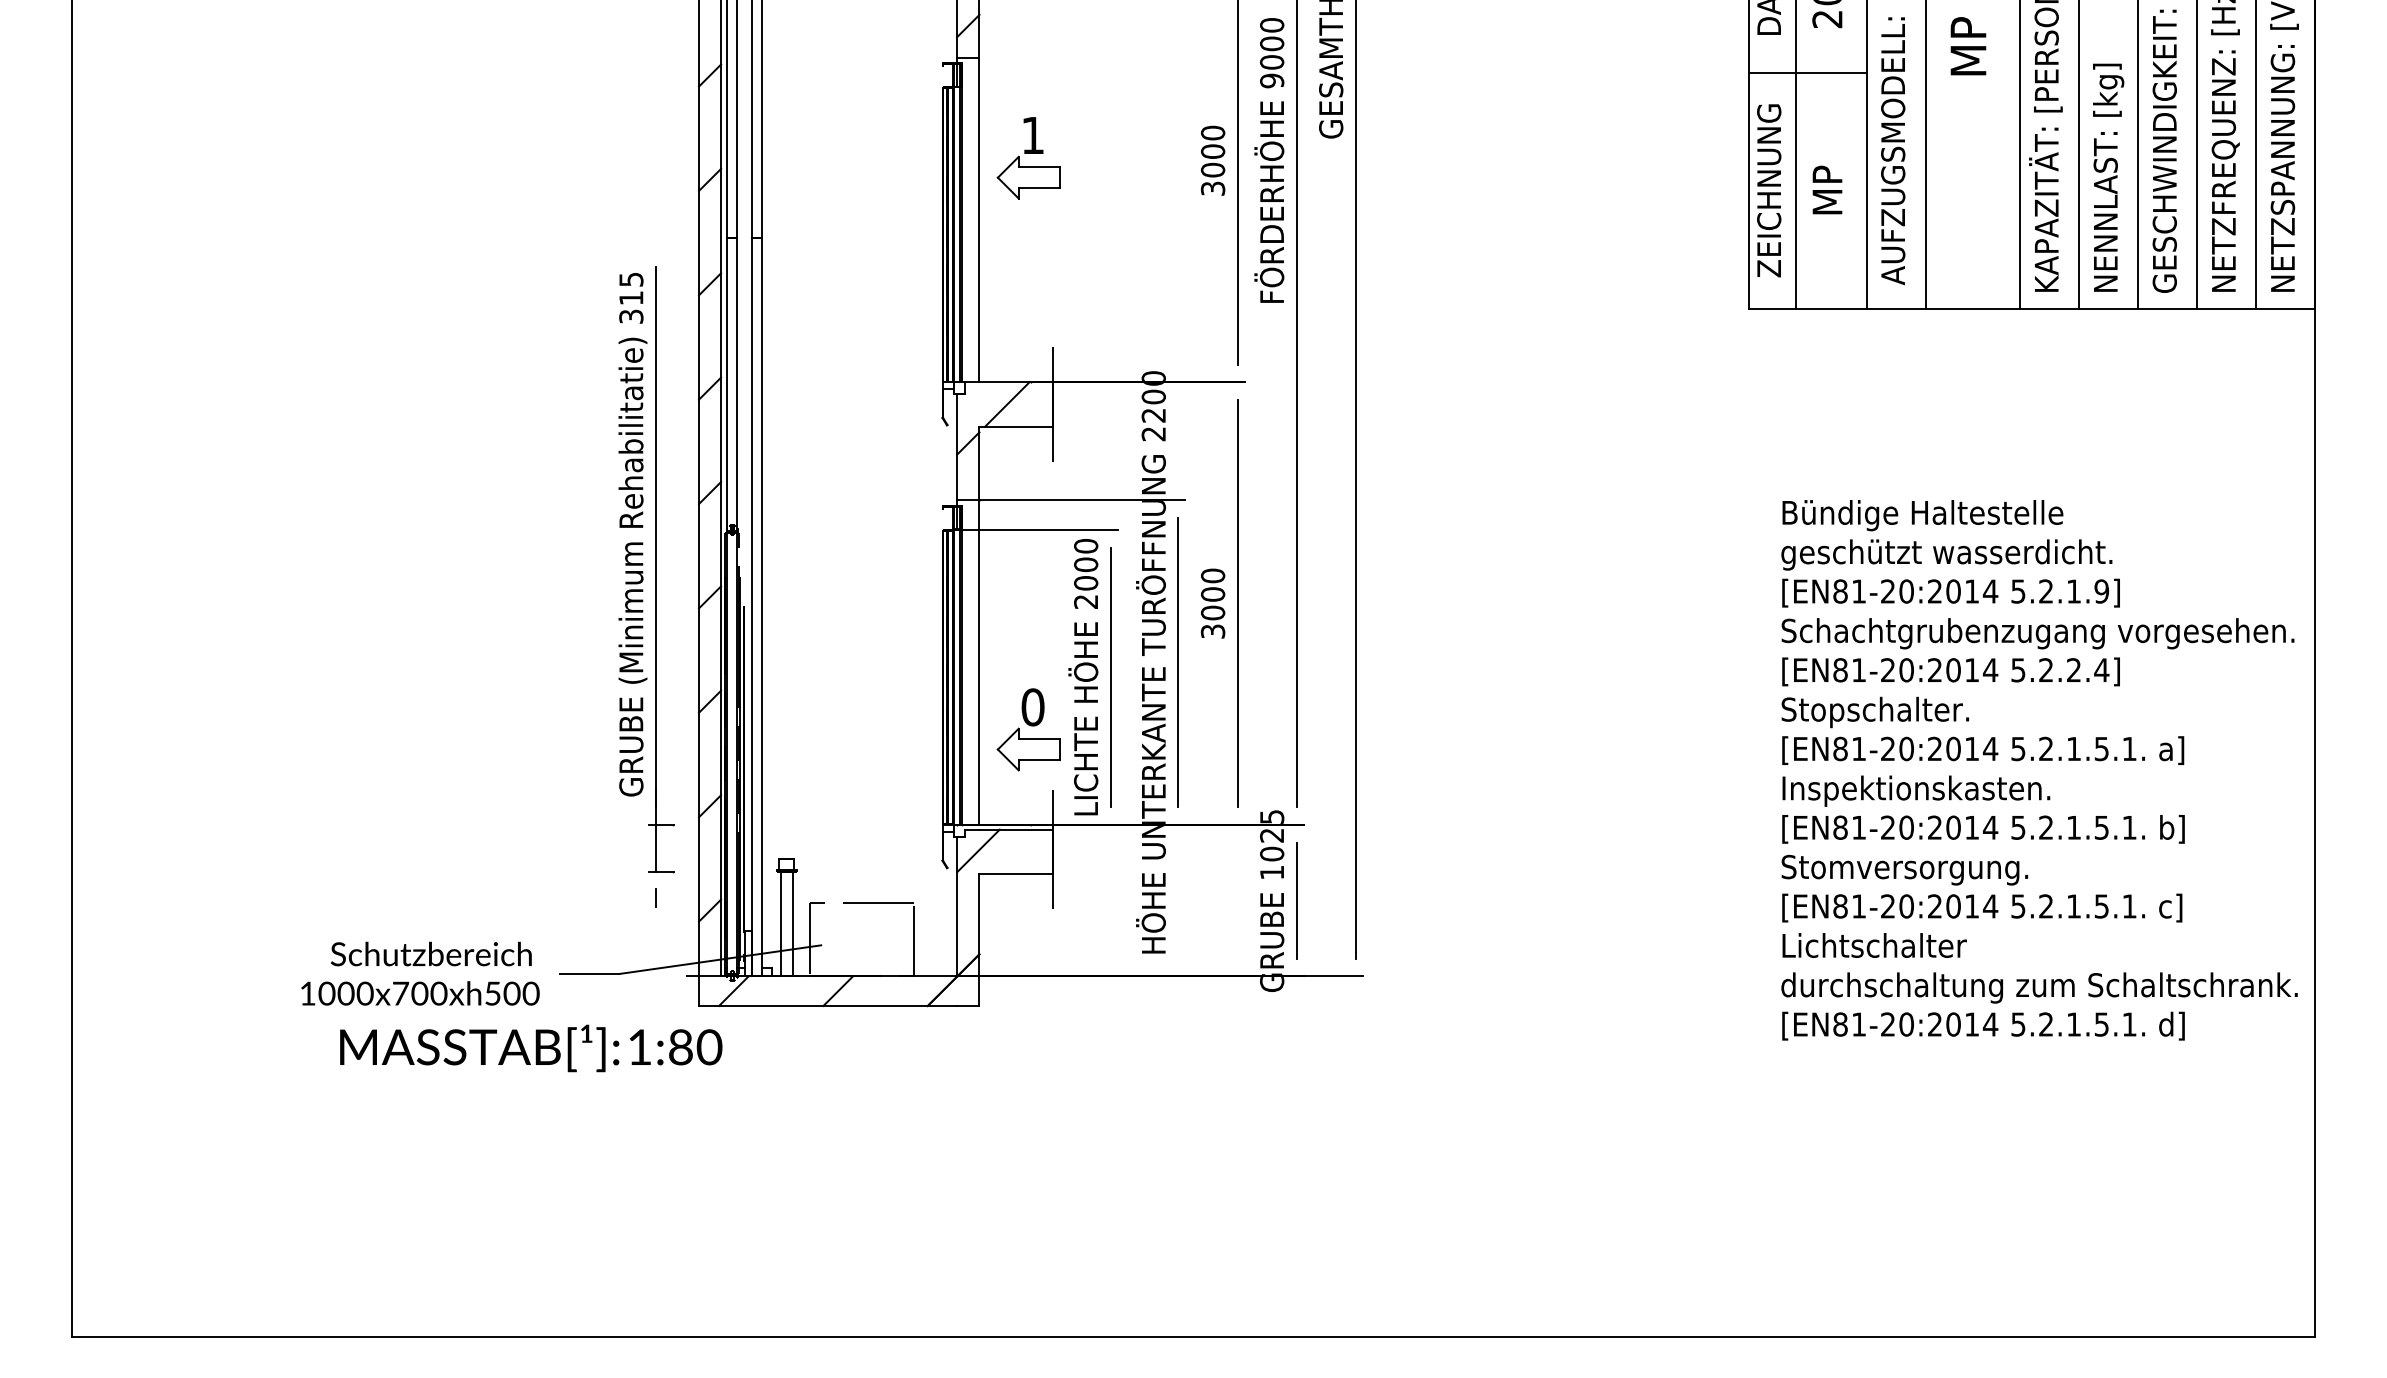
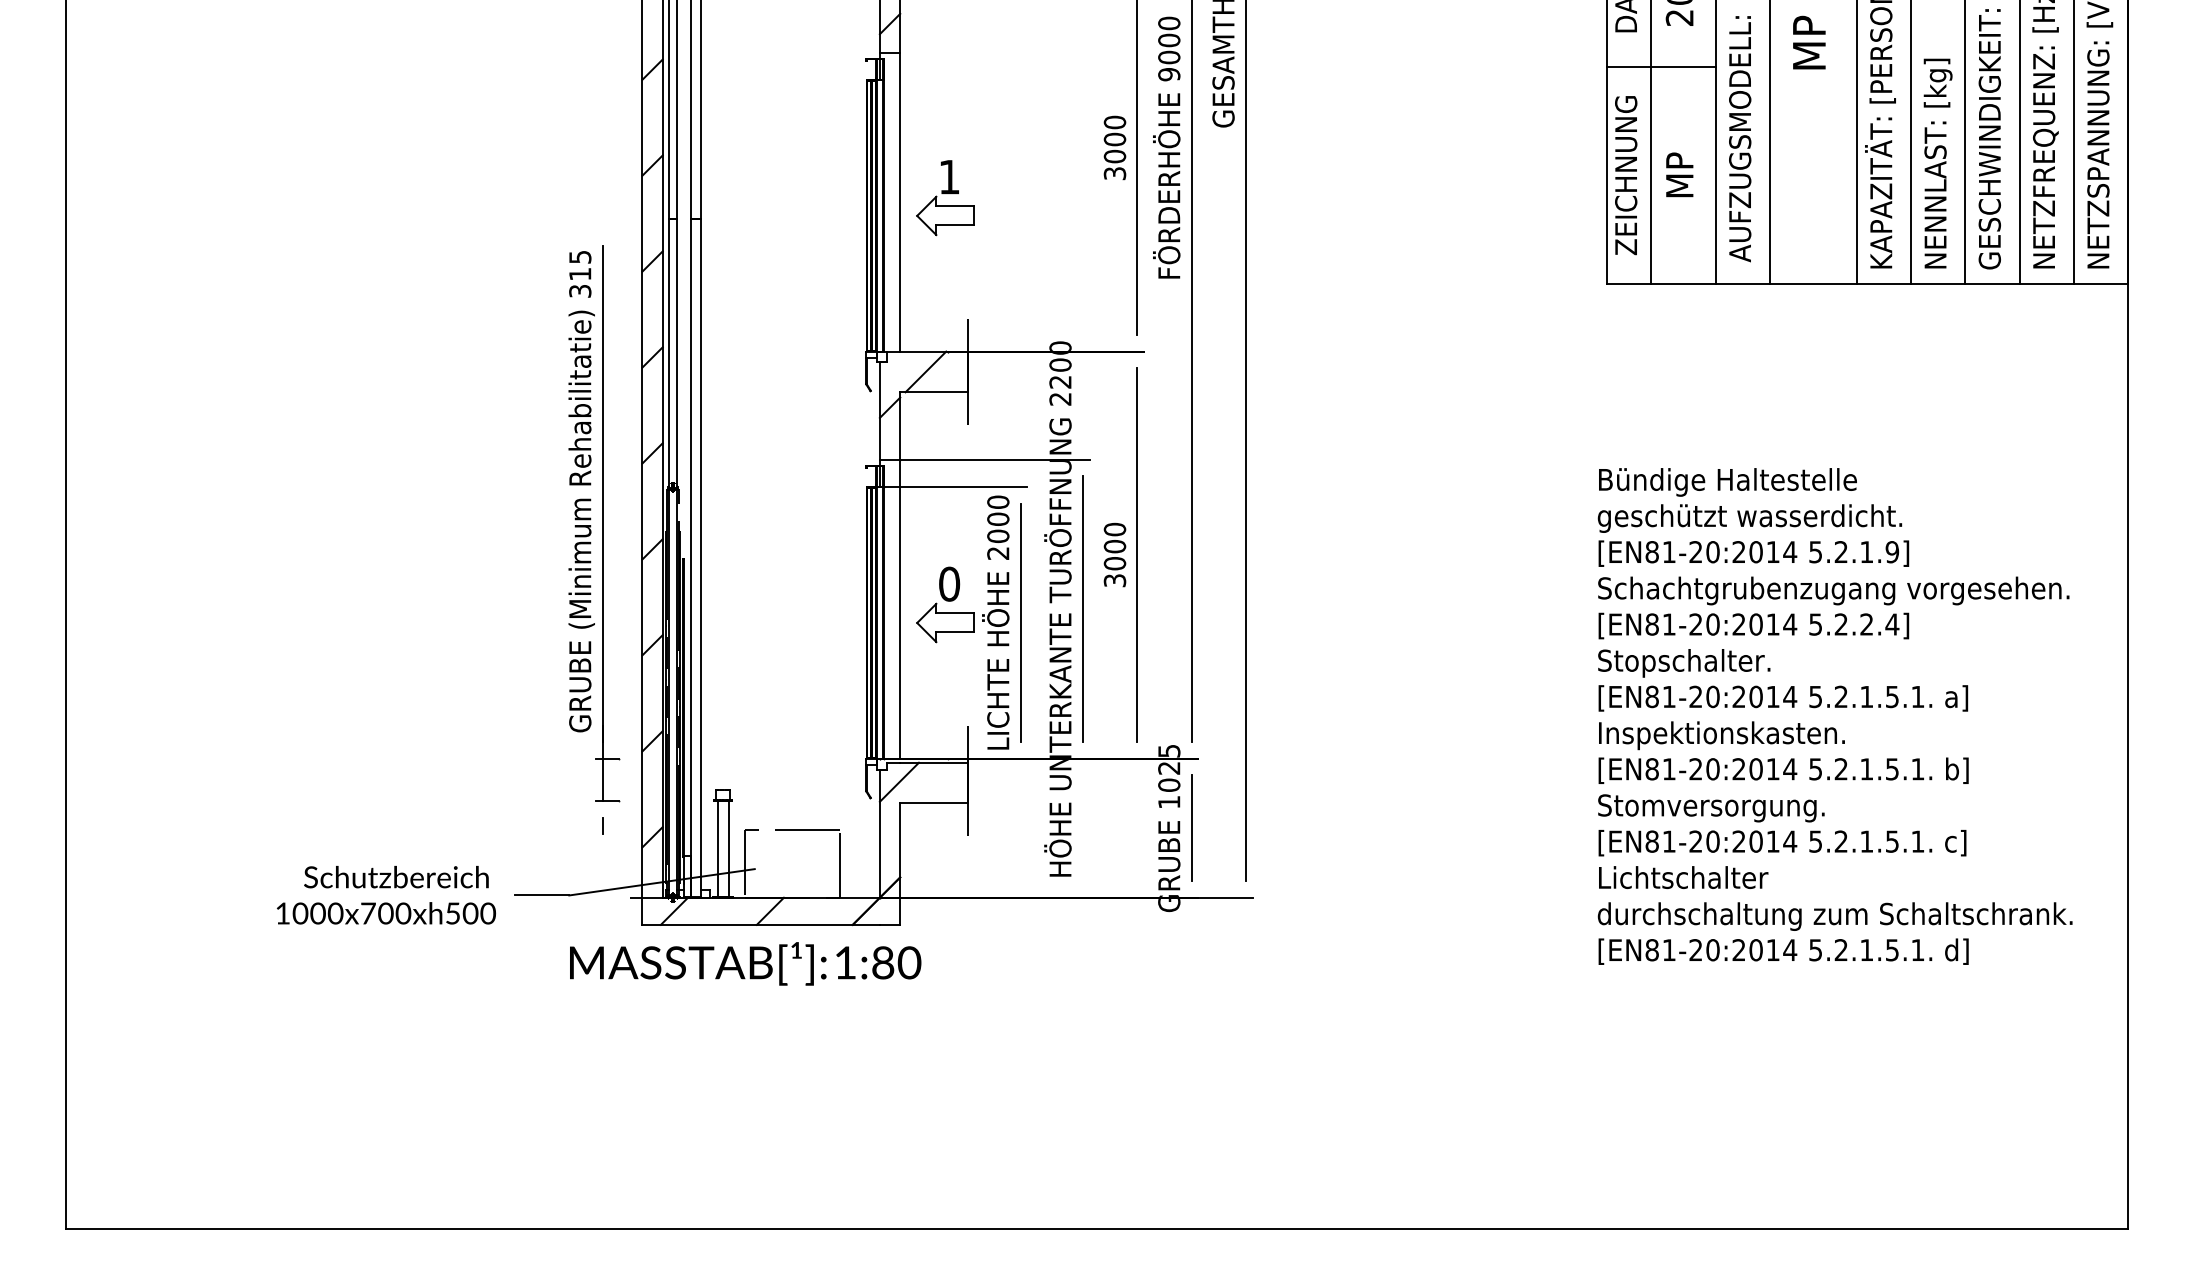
part: (1028, 158) -> (945, 198), moved
part: (1028, 729) -> (945, 604), moved
text: (2039, 770) -> (1835, 716), moved
text: (531, 1048) -> (745, 963), moved

